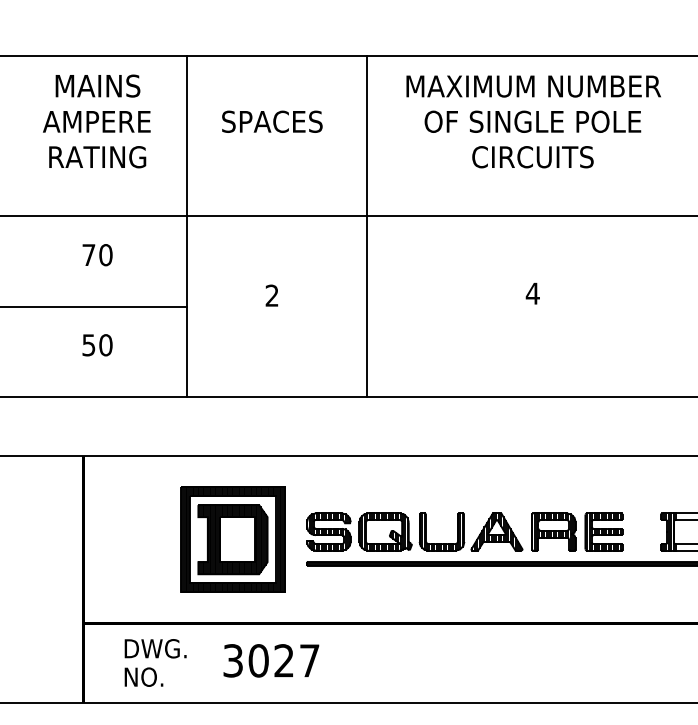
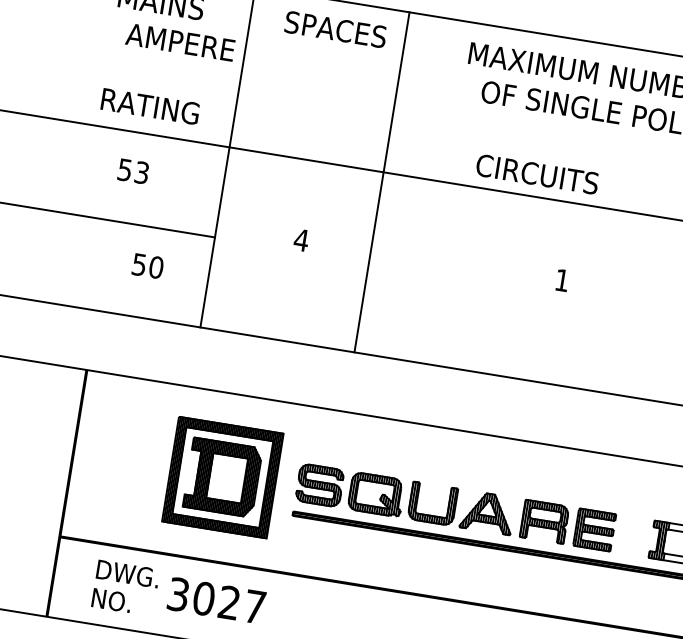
text: (96, 121) -> (180, 42), moved
text: (272, 121) -> (335, 29), moved
text: (97, 157) -> (150, 106), moved
text: (532, 157) -> (536, 174), moved
line: (366, 226) -> (381, 182), moved
text: (97, 255) -> (133, 171), 70 -> 53
text: (532, 293) -> (561, 280), 4 -> 1
text: (272, 295) -> (301, 240), 2 -> 4
text: (97, 345) -> (147, 266), moved
text: (271, 660) -> (216, 600), moved

